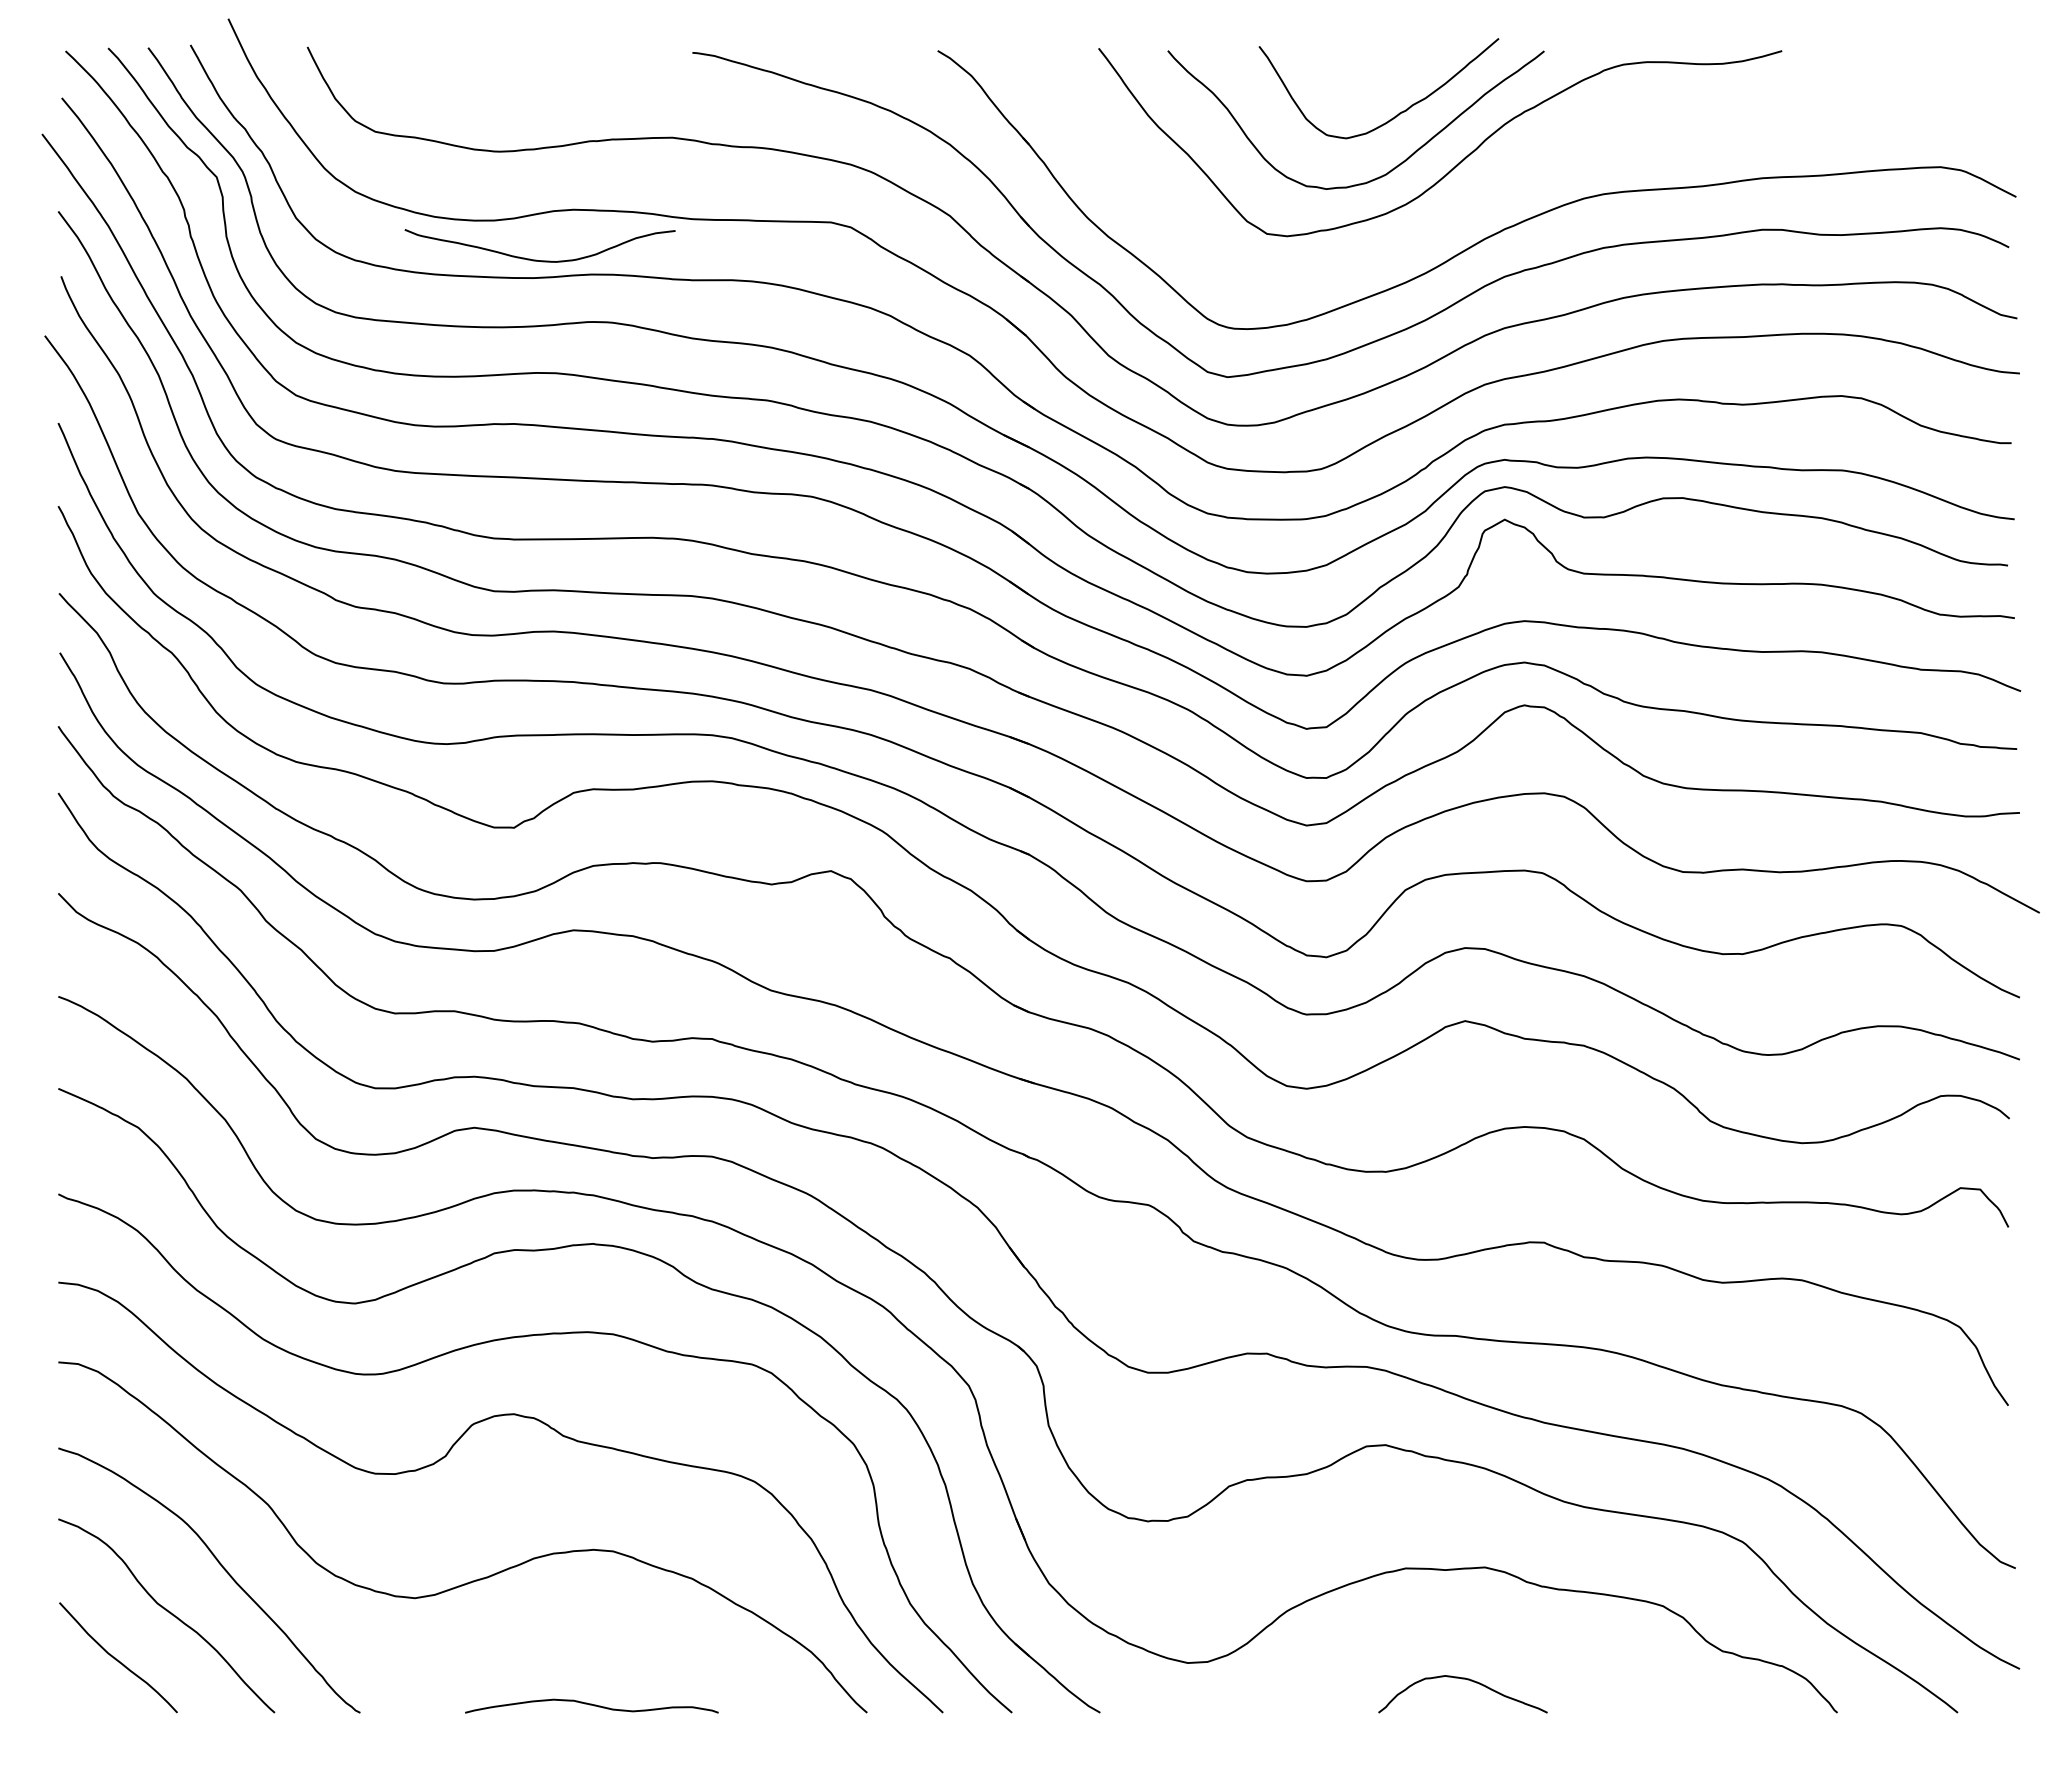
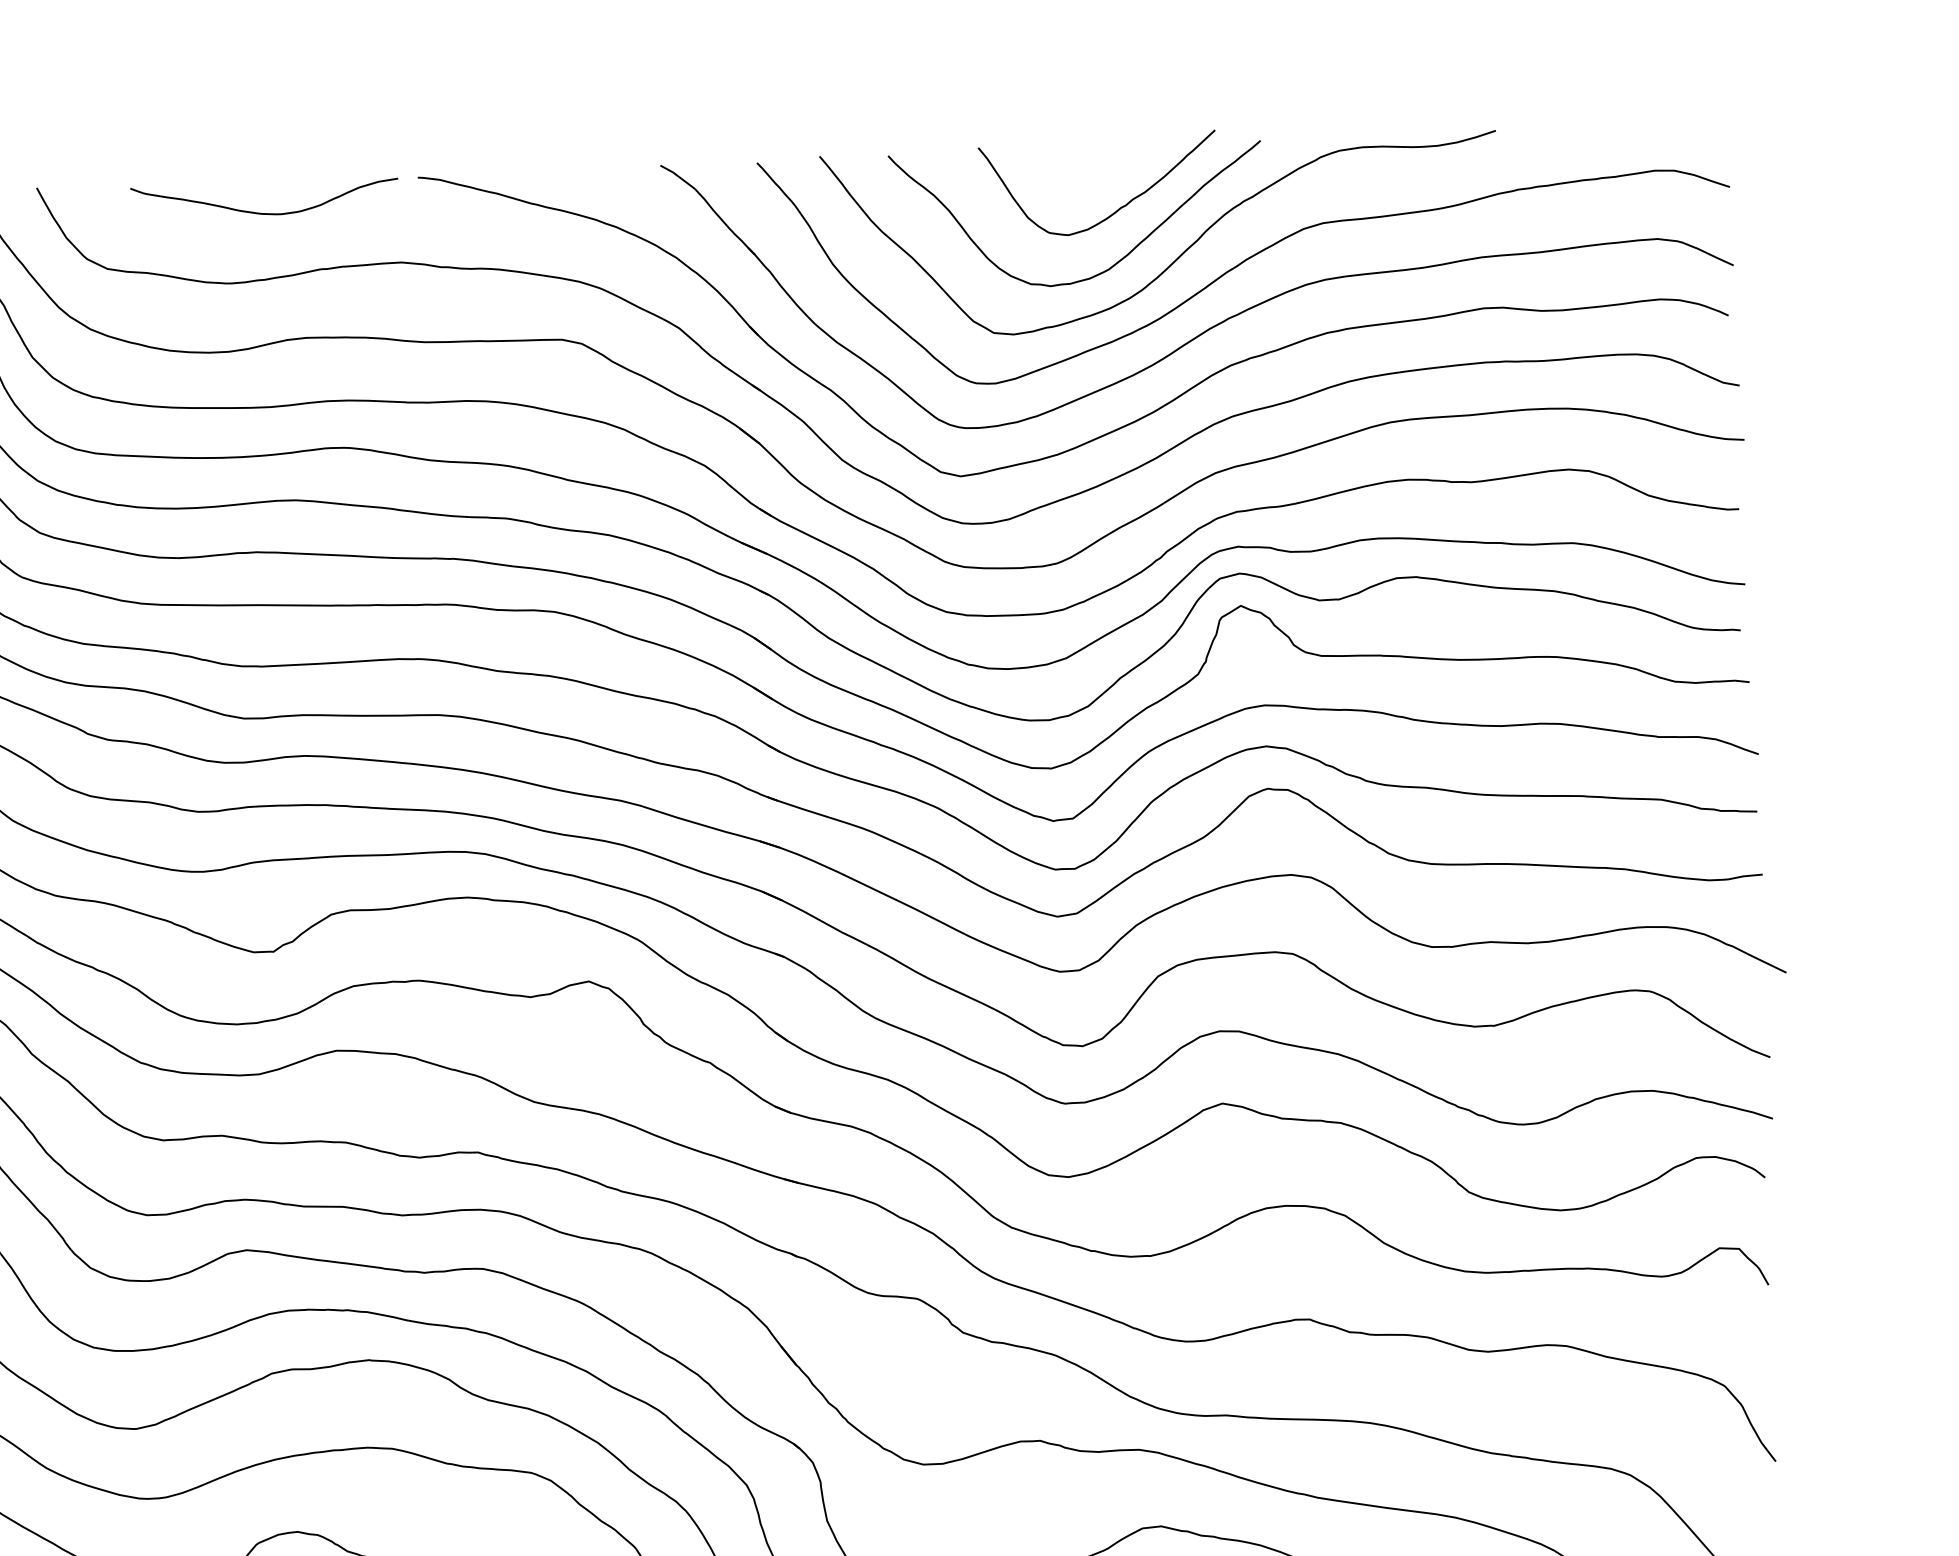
curve: (1526, 168) -> (1247, 257), added
curve: (536, 259) -> (261, 212), moved

